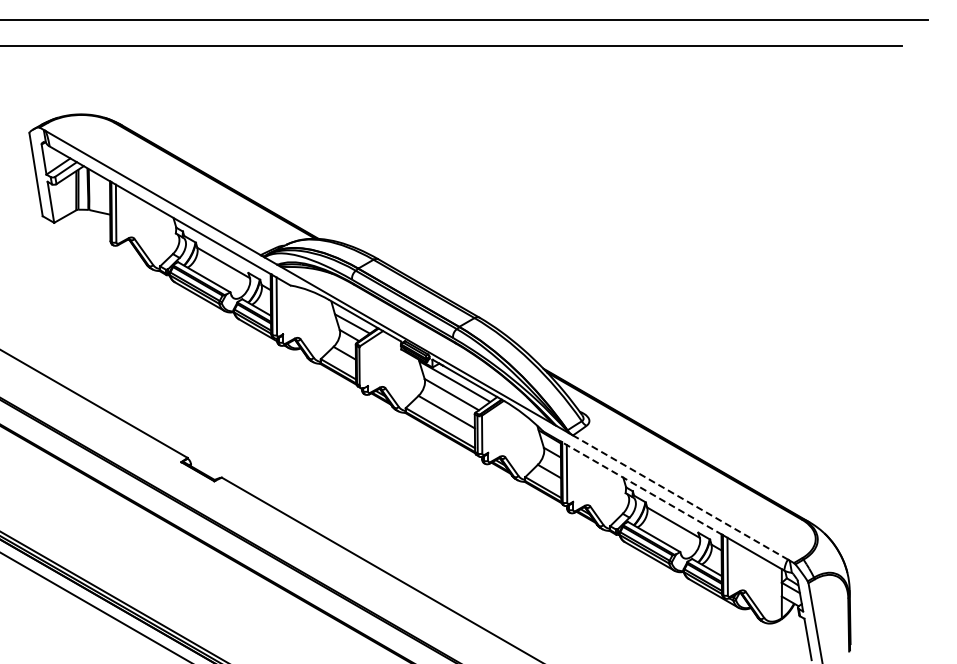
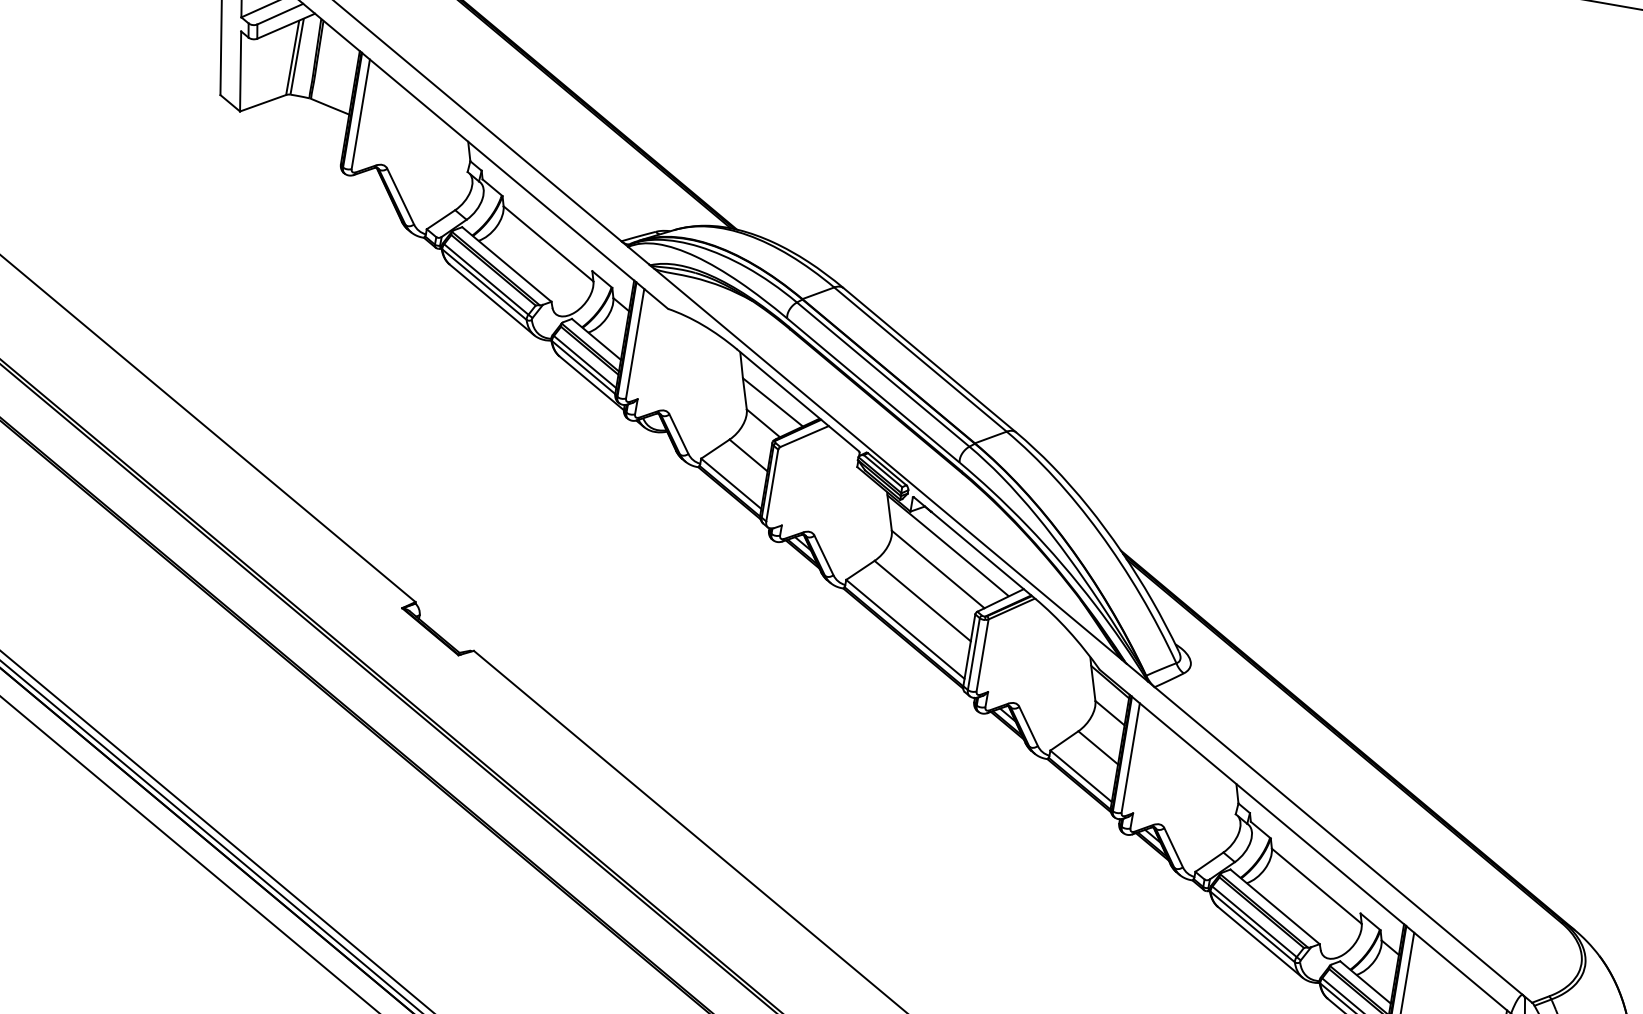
line: (642, 488) -> (1269, 810), dashed -> solid
line: (680, 497) -> (1338, 840), dashed -> solid

